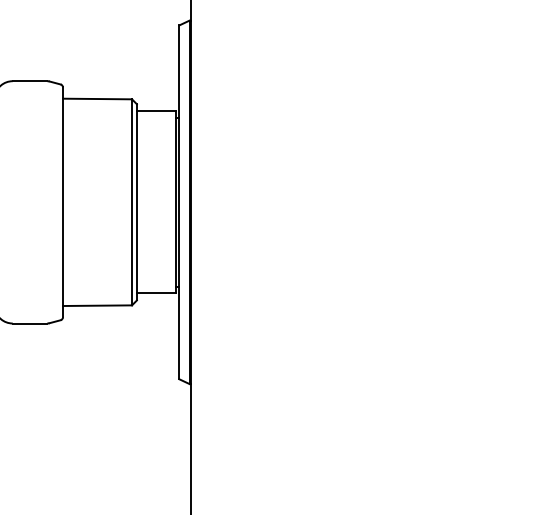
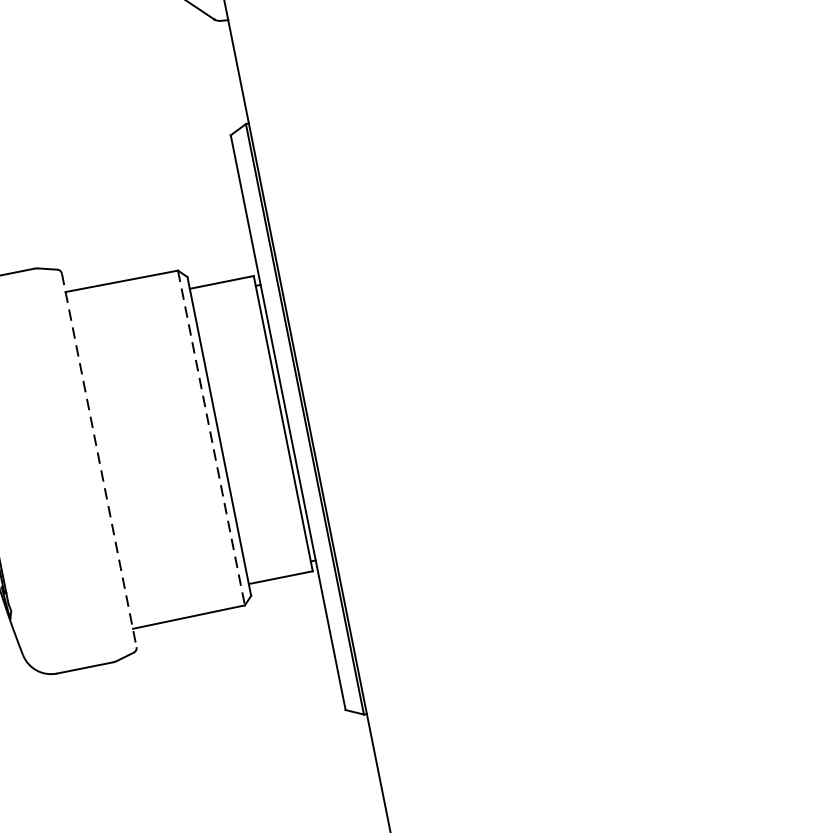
line: (62, 202) -> (98, 460), solid -> dashed
line: (132, 202) -> (212, 438), solid -> dashed

